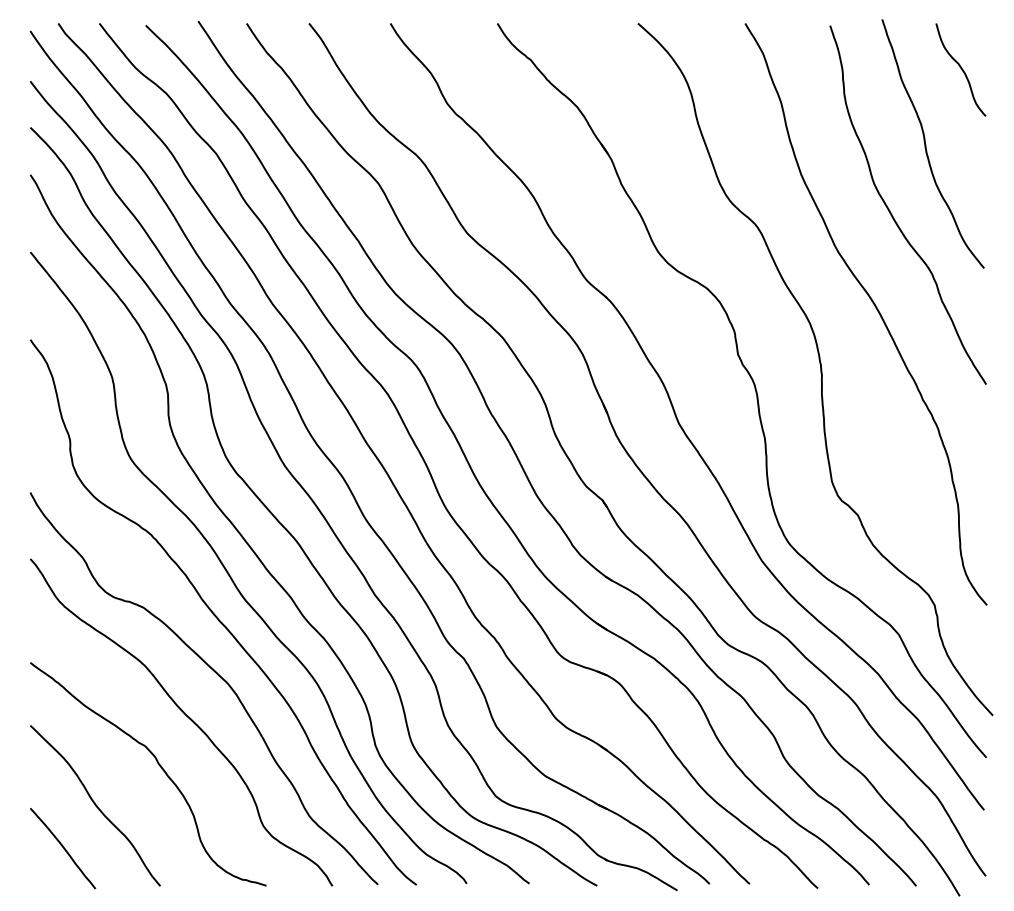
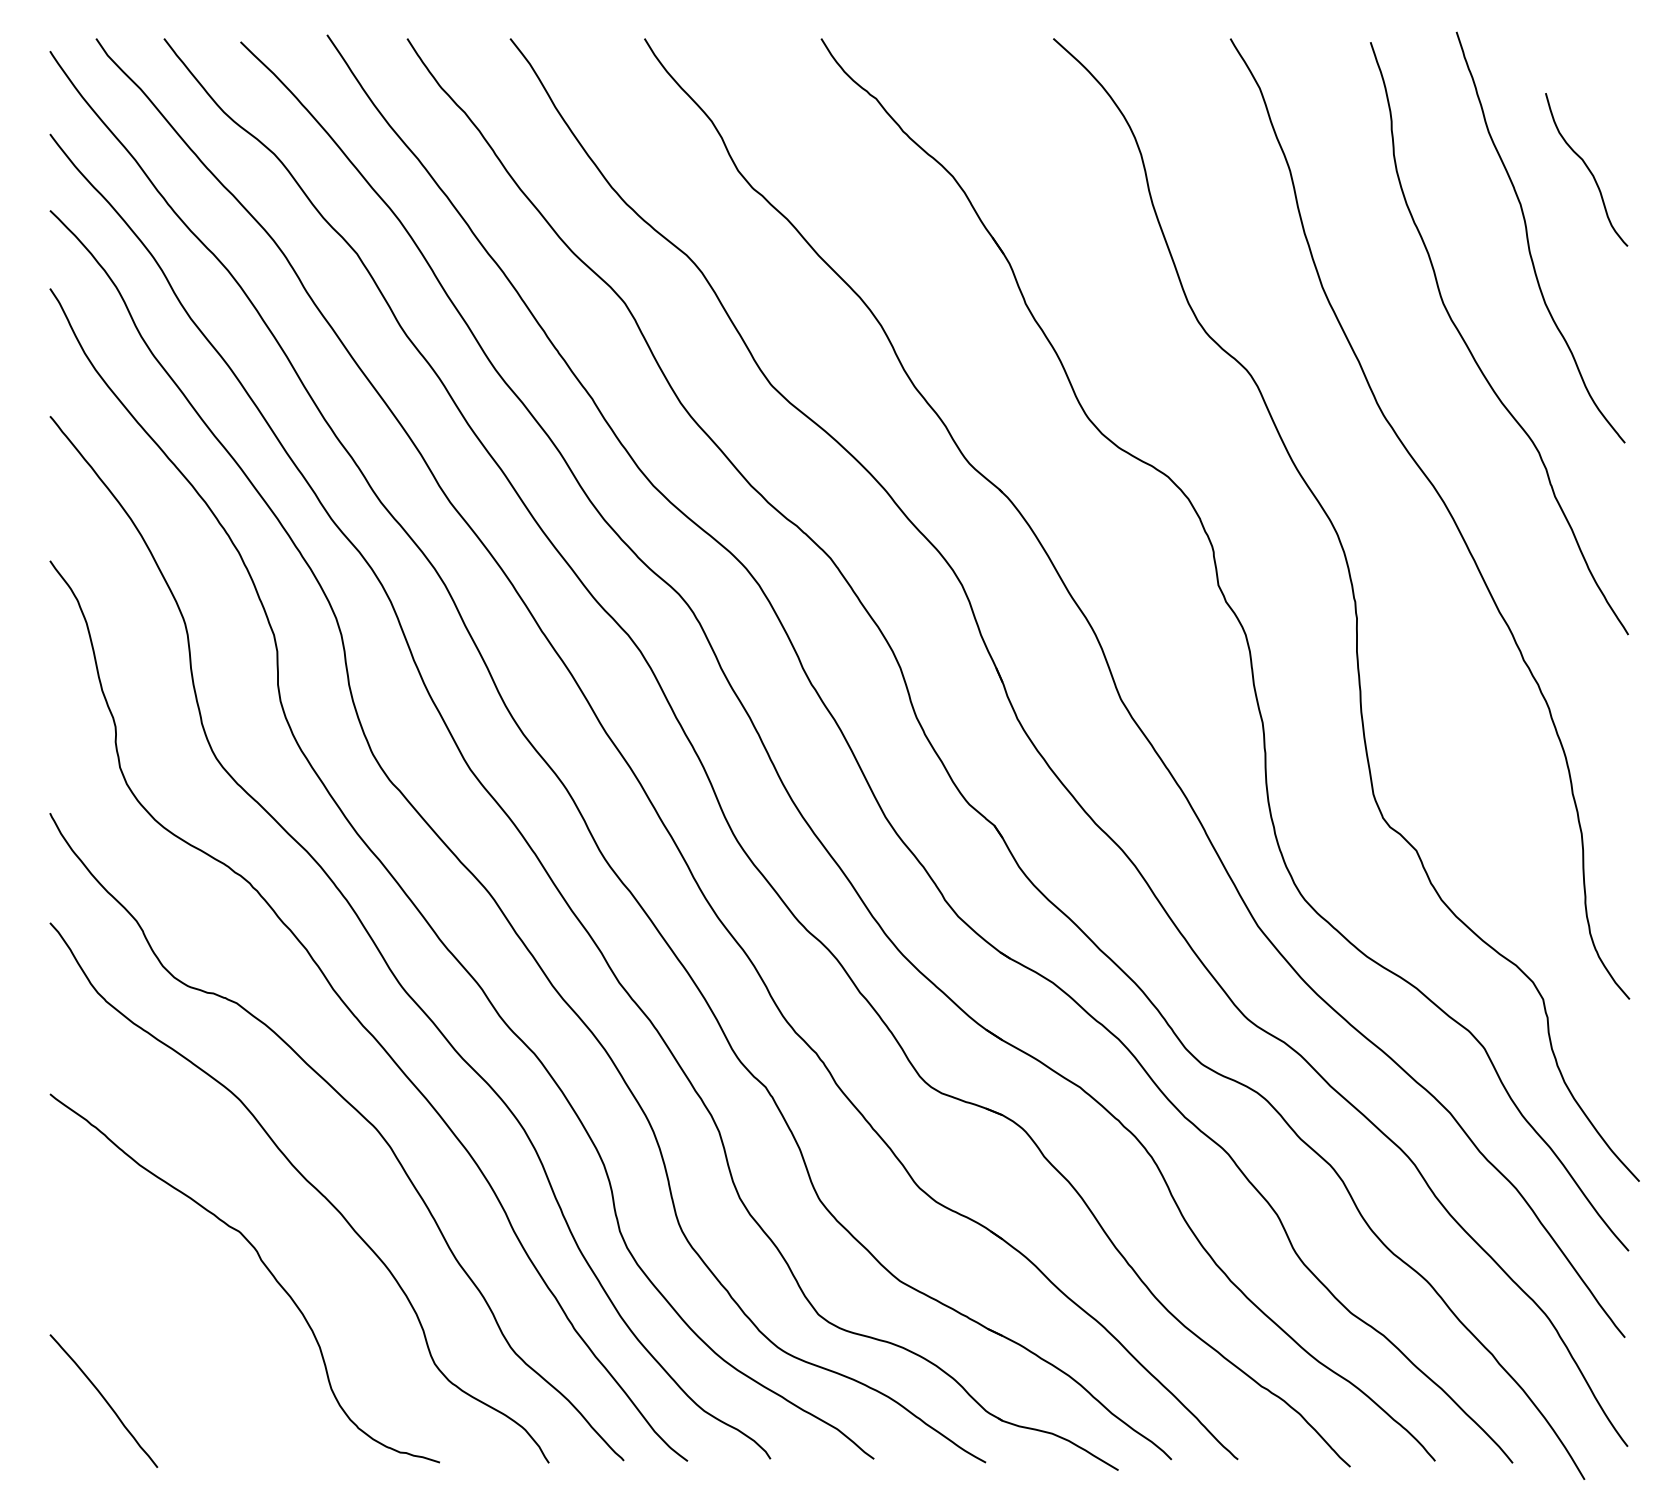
curve: (960, 68) -> (1585, 167), moved
curve: (95, 805) -> (157, 1329), removed

